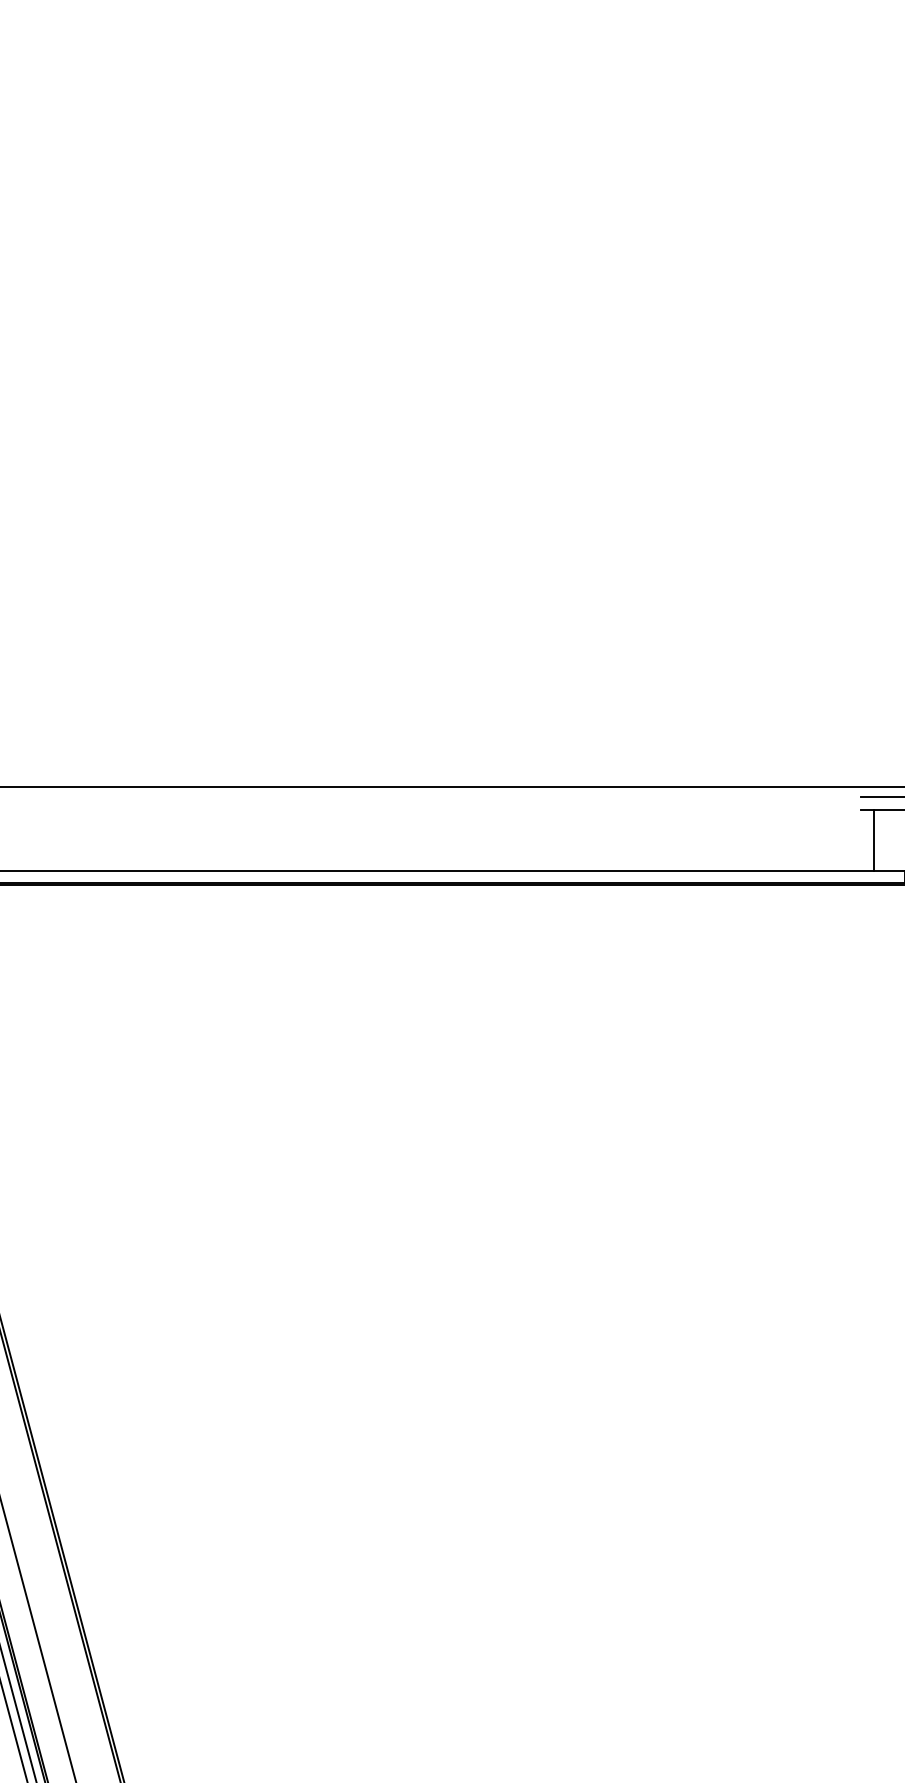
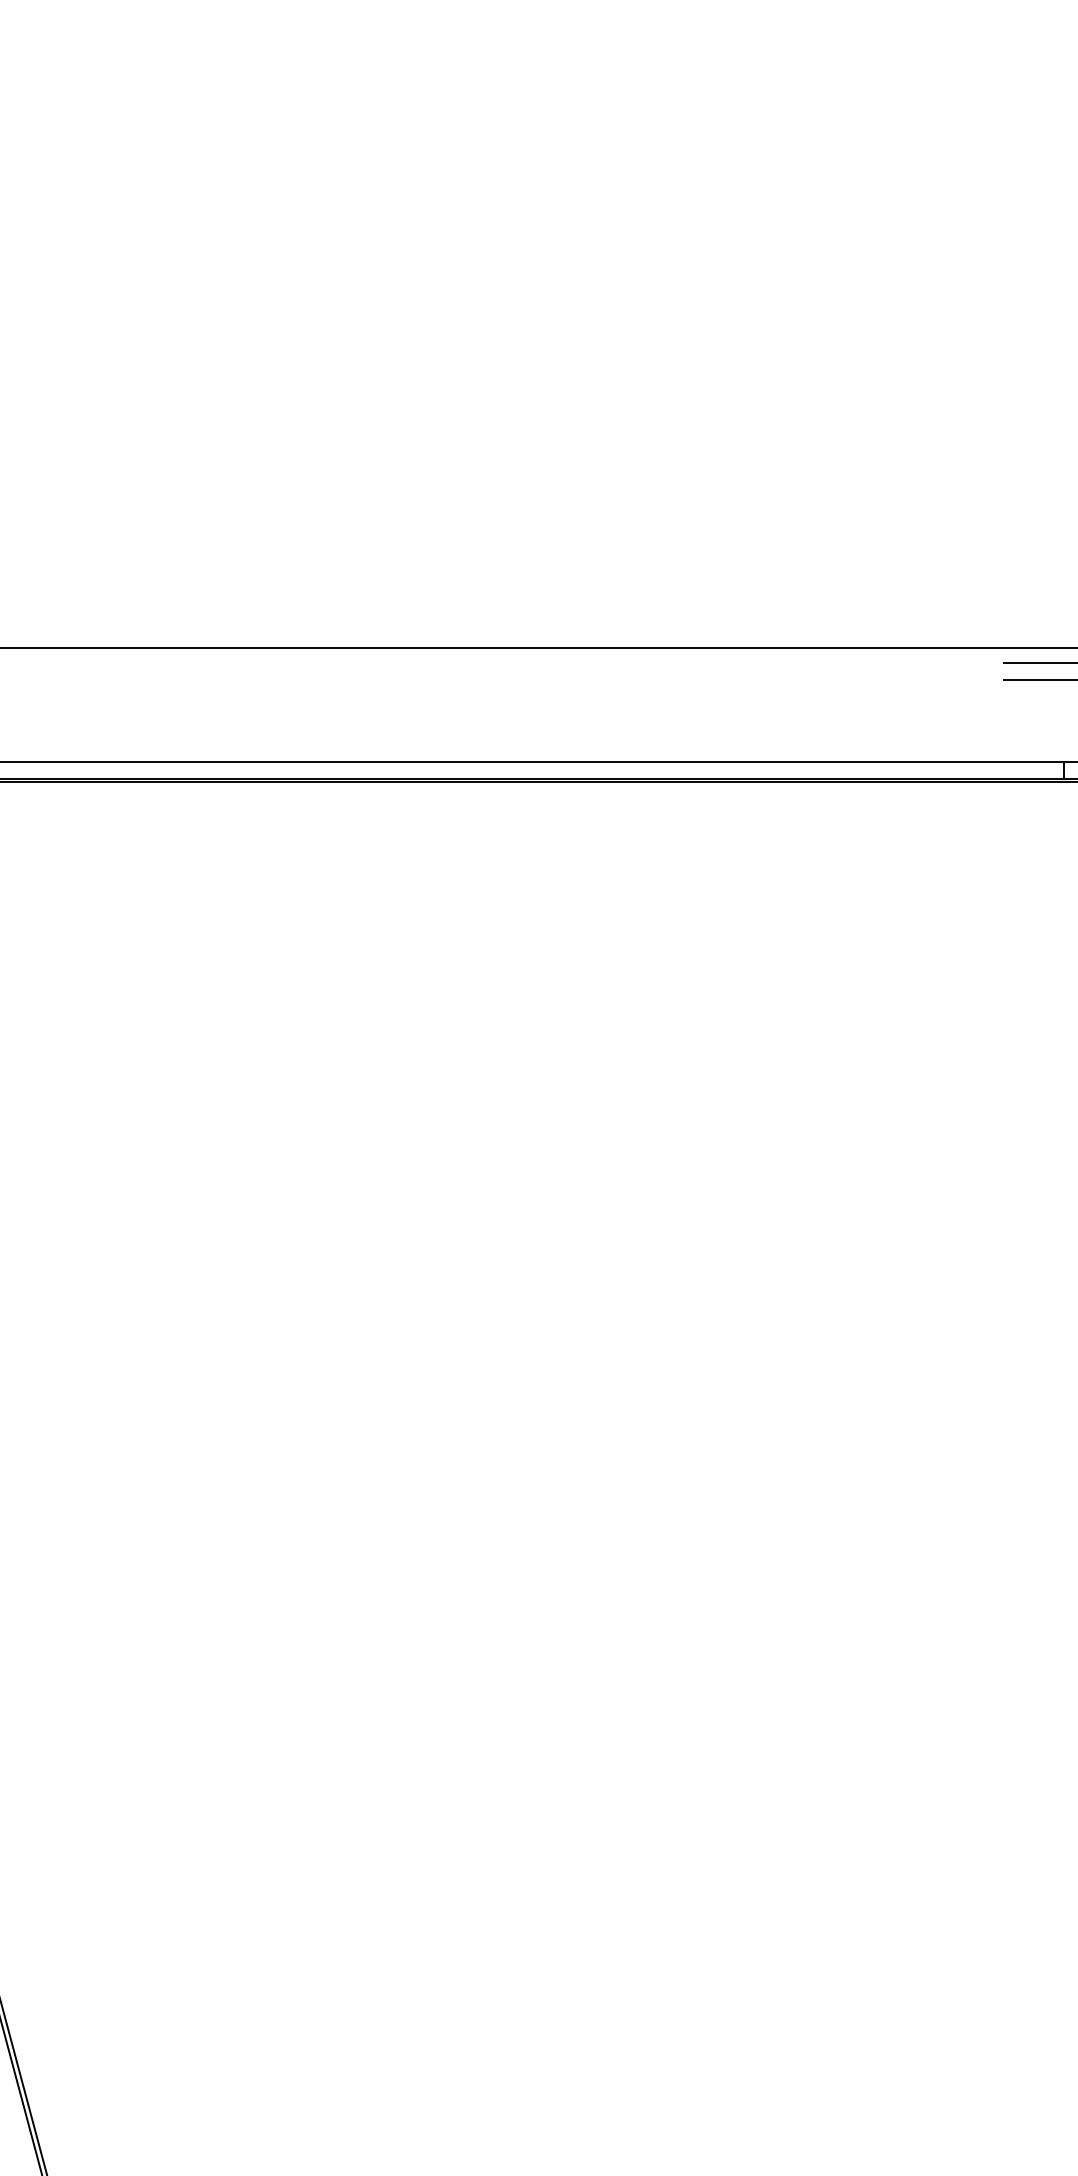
line: (873, 839) -> (1021, 719), removed

